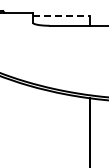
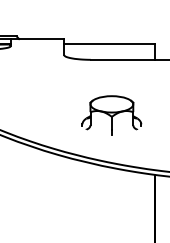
line: (61, 16) -> (109, 45), dashed -> solid
part: (62, 60) -> (111, 114), added

